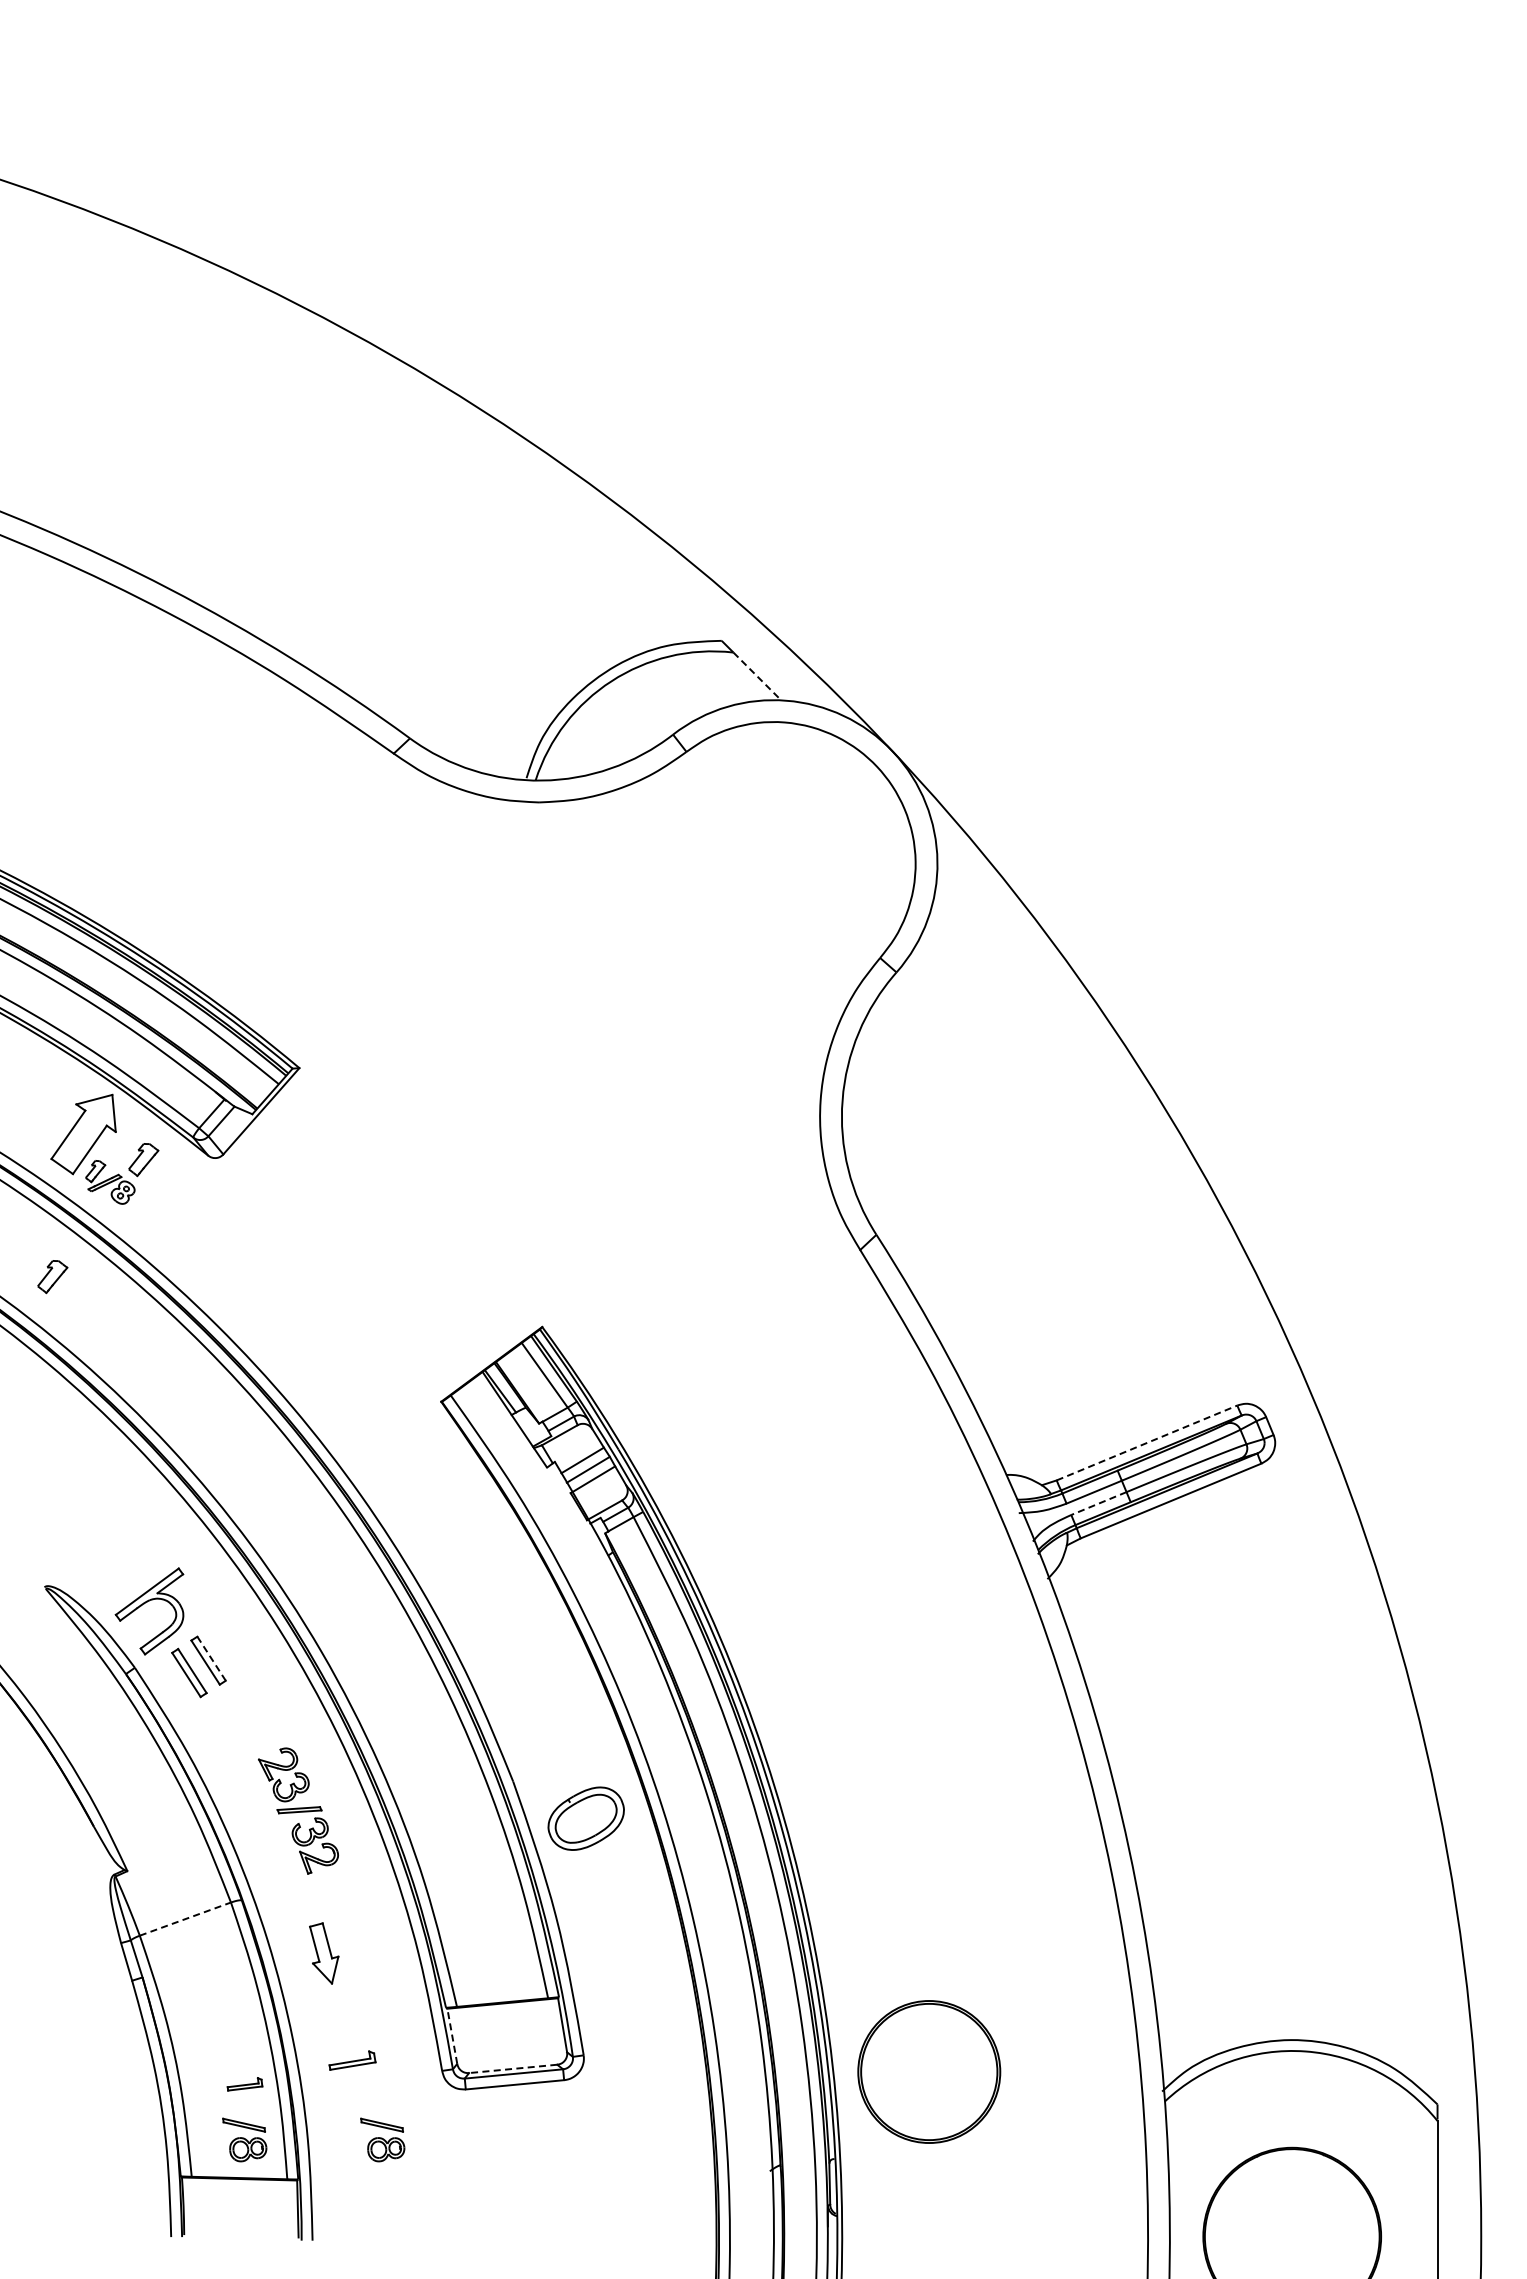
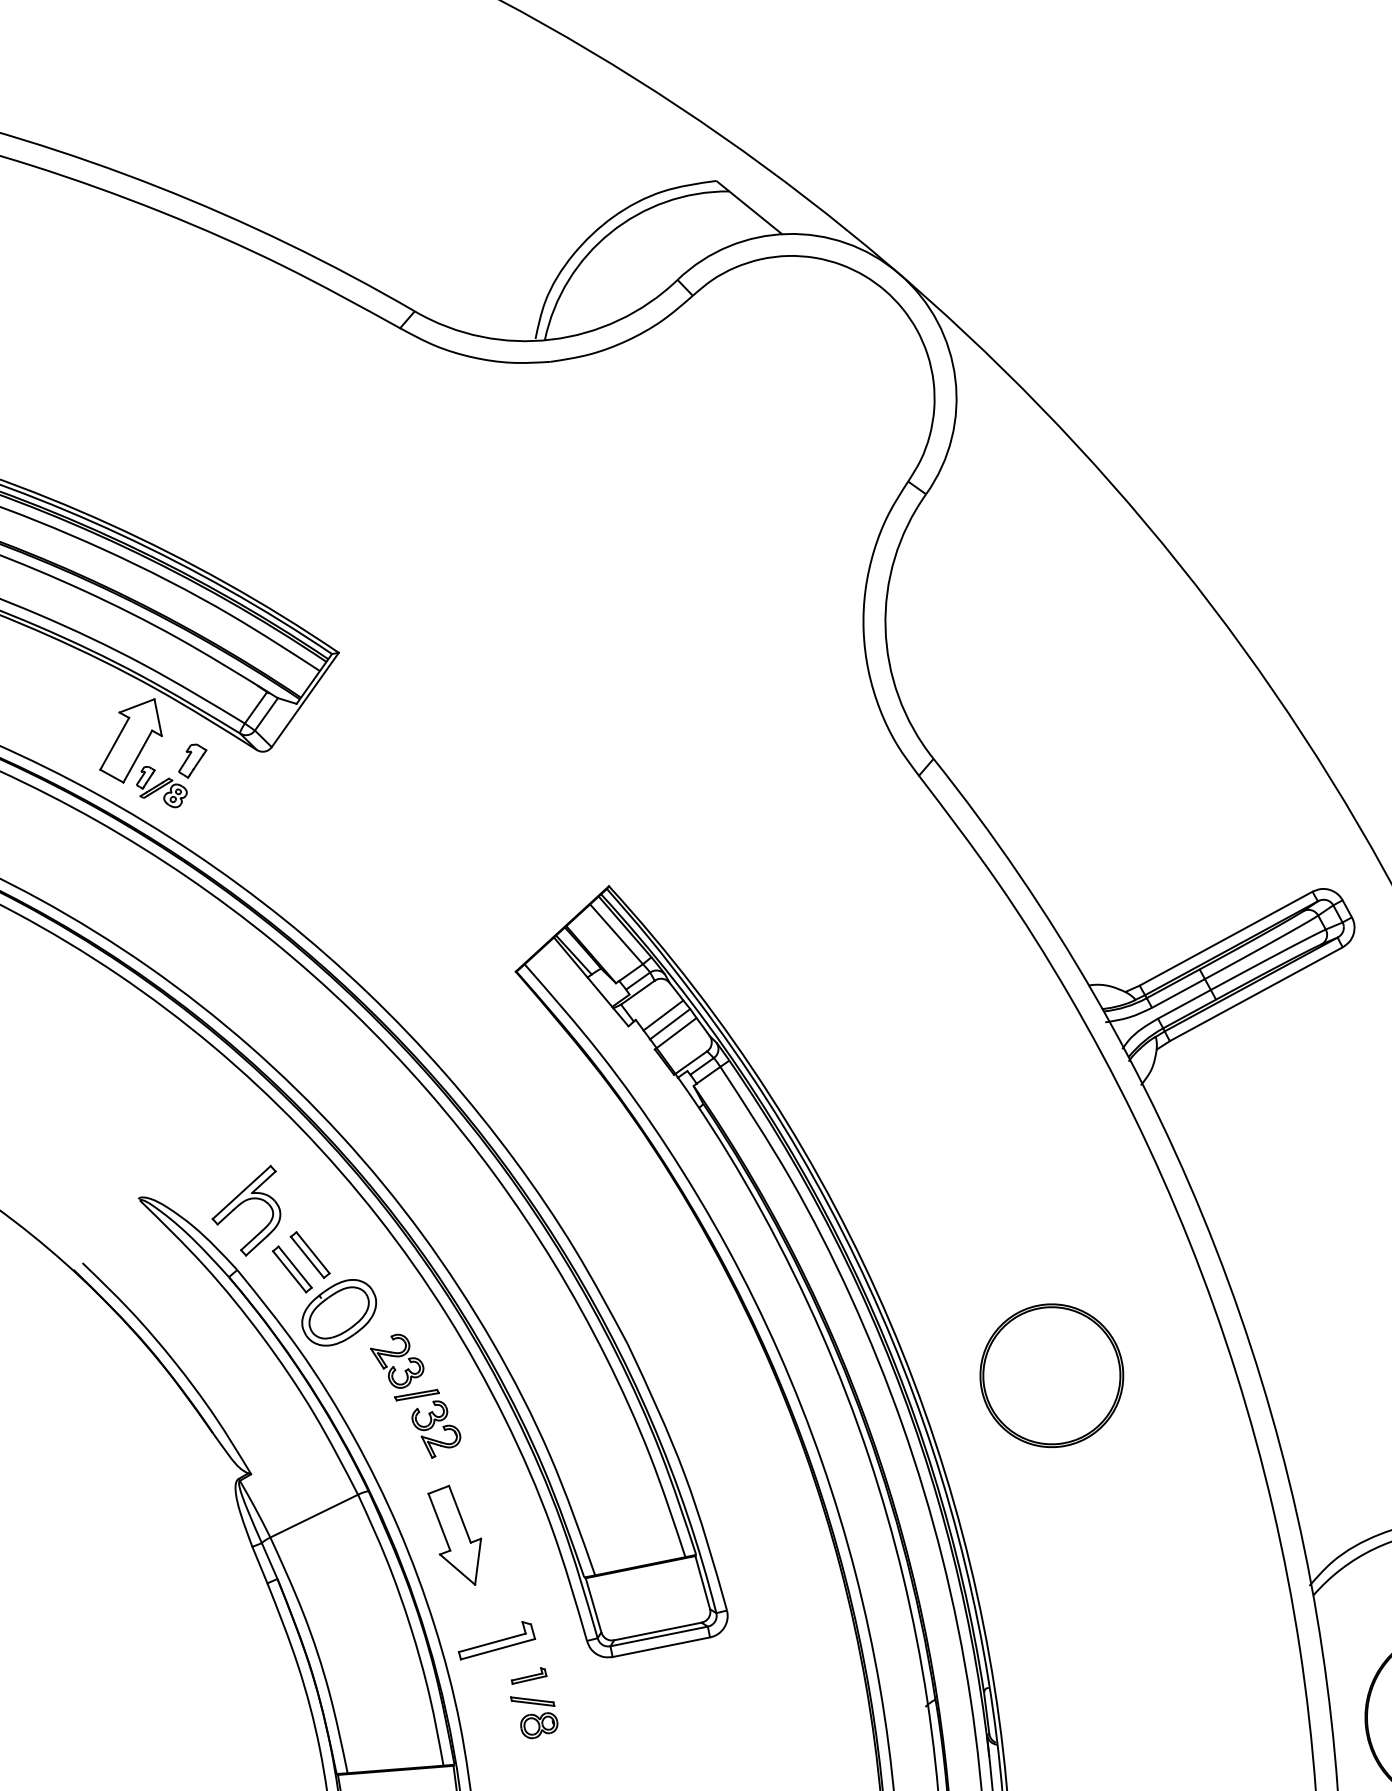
line: (757, 676) -> (755, 212), dashed -> solid
part: (52, 1277) -> (113, 888), removed
line: (1147, 1442) -> (1226, 938), dashed -> solid
line: (1098, 1503) -> (1183, 1004), dashed -> solid
line: (211, 1659) -> (313, 1253), dashed -> solid
part: (585, 1818) -> (338, 1312), moved
line: (185, 1919) -> (314, 1516), dashed -> solid
part: (323, 1953) -> (455, 1535), size x1.67
line: (452, 2036) -> (593, 1605), dashed -> solid
part: (352, 2060) -> (496, 1639), size x1.67
line: (512, 2068) -> (657, 1631), dashed -> solid
part: (929, 2071) -> (1052, 1375), moved
part: (244, 2084) -> (528, 1676), moved
part: (244, 2139) -> (396, 1730), removed

